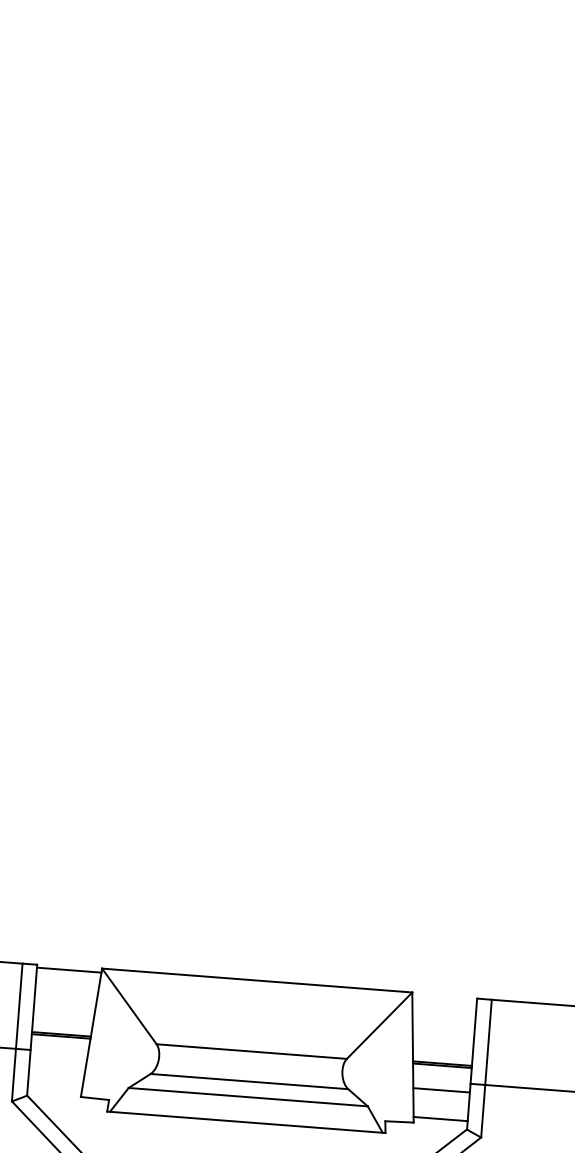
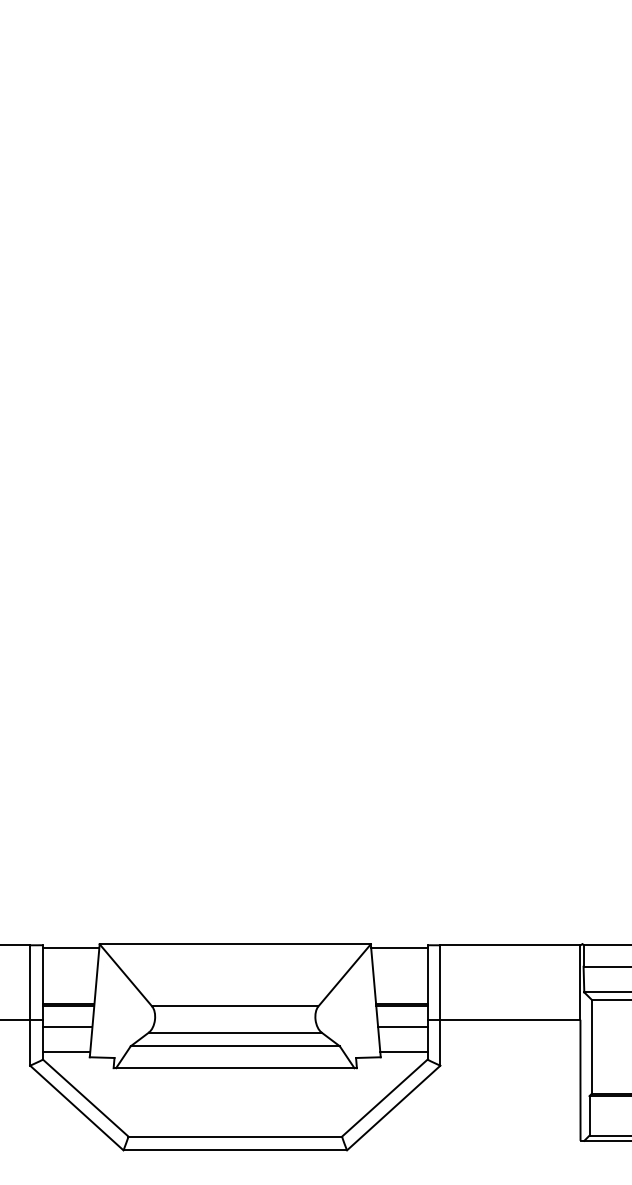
line: (444, 998) -> (399, 947), added
line: (58, 1060) -> (67, 1027), added
line: (54, 1089) -> (66, 1052), added

